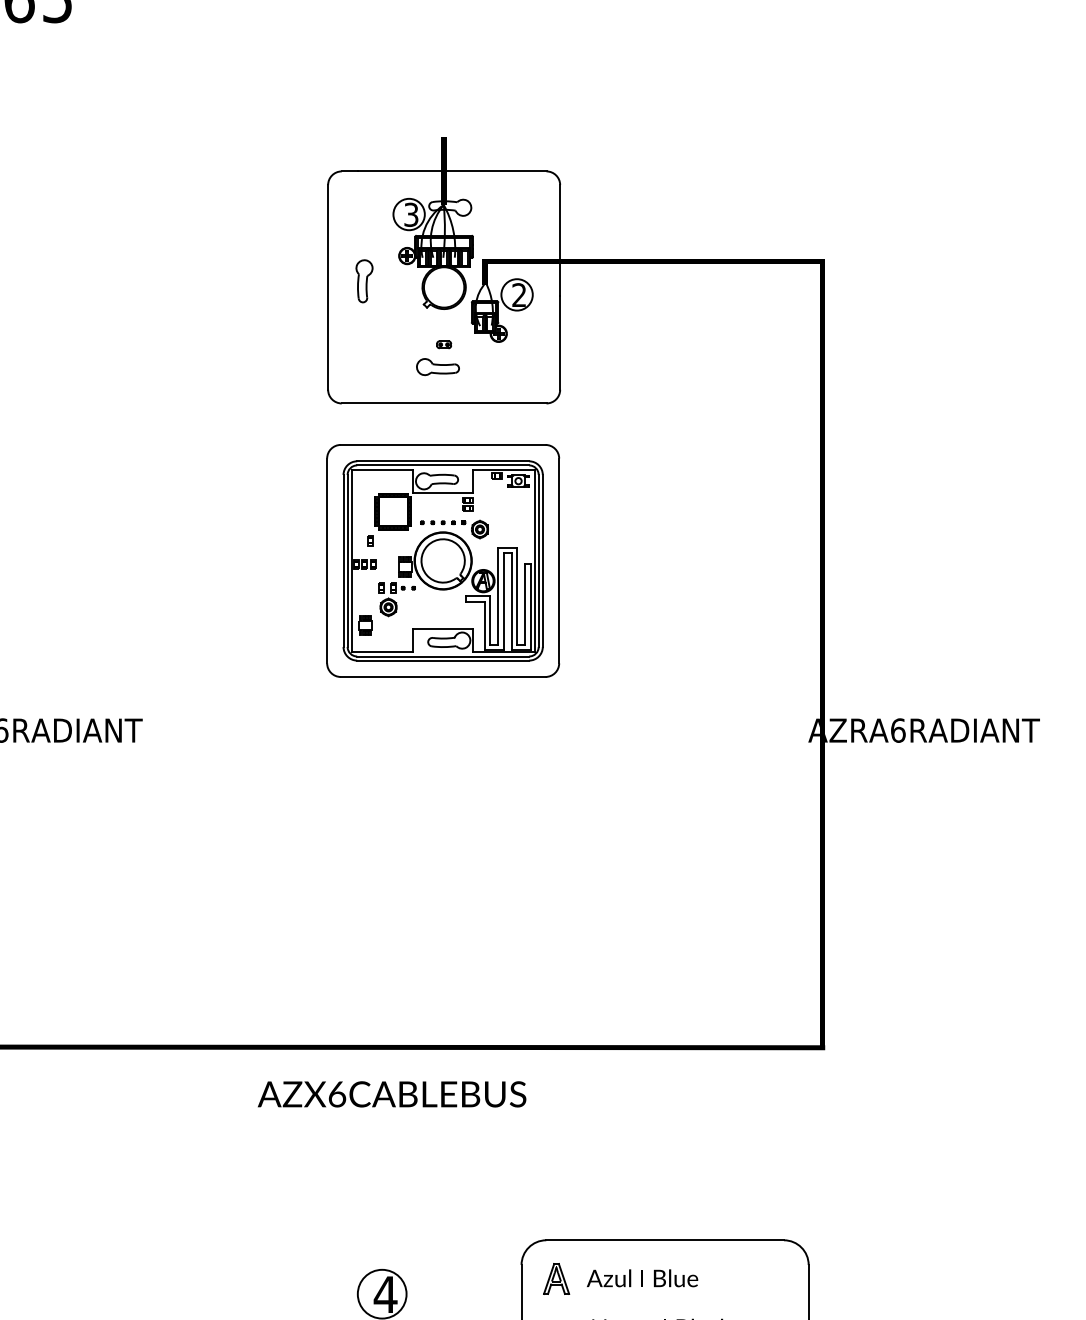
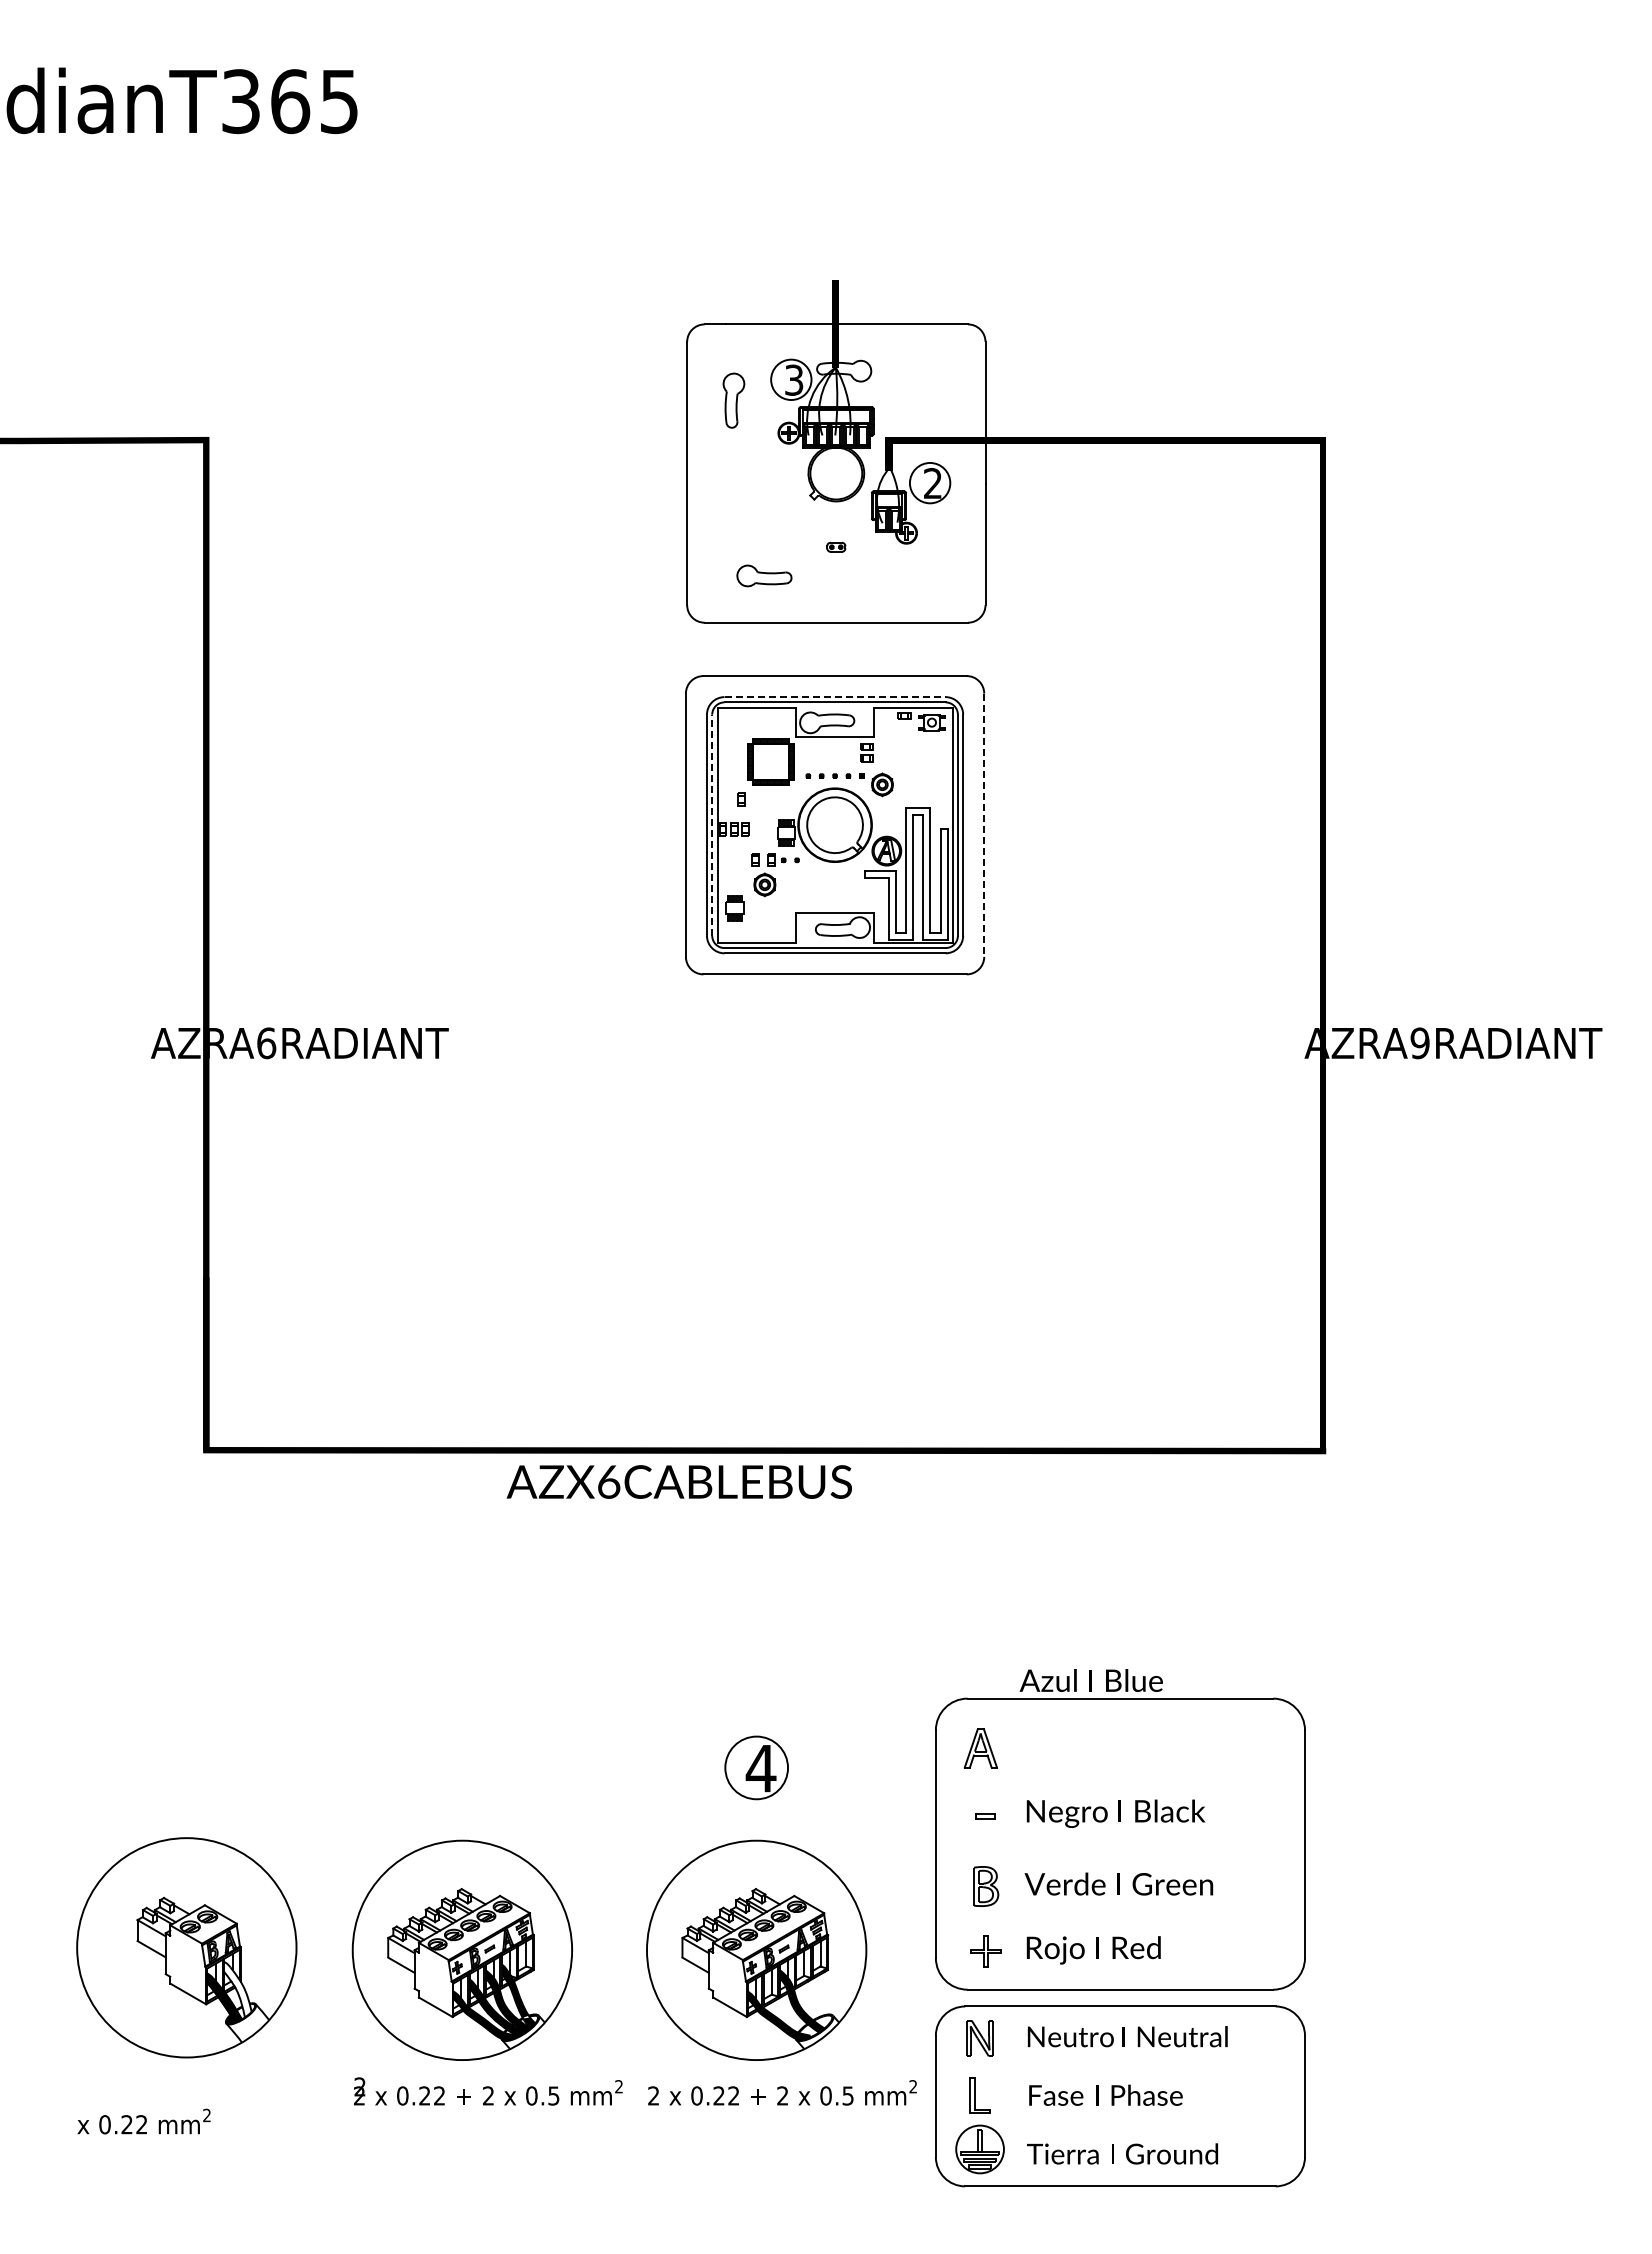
part: (364, 281) -> (733, 400), moved
part: (438, 366) -> (764, 575), moved
line: (443, 461) -> (835, 697), solid -> dashed
line: (347, 561) -> (712, 825), solid -> dashed
line: (559, 561) -> (984, 825), solid -> dashed
text: (897, 730) -> (1419, 1043), AZRA6RADIANT -> AZRA9RADIANT
text: (391, 1093) -> (678, 1481), moved
text: (641, 1278) -> (1090, 1680), moved

